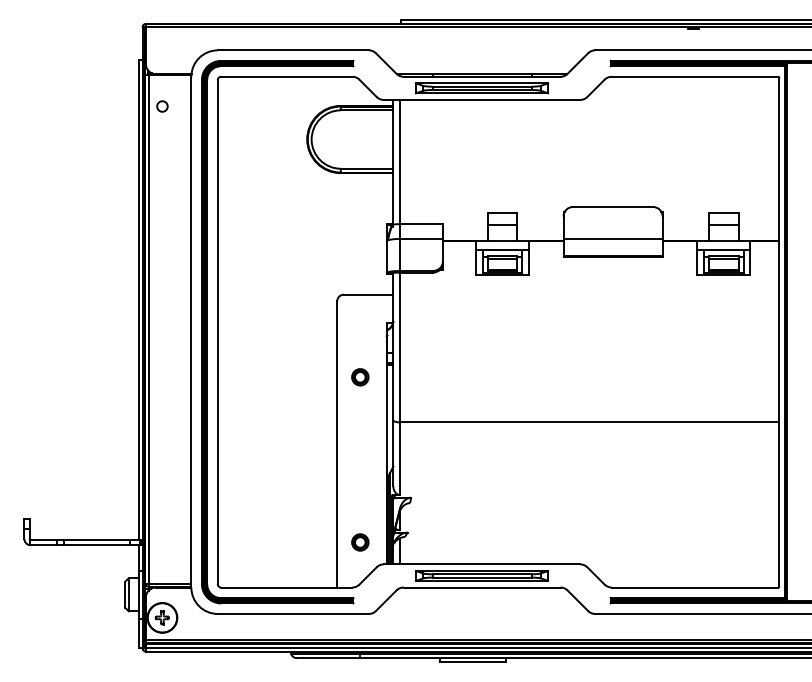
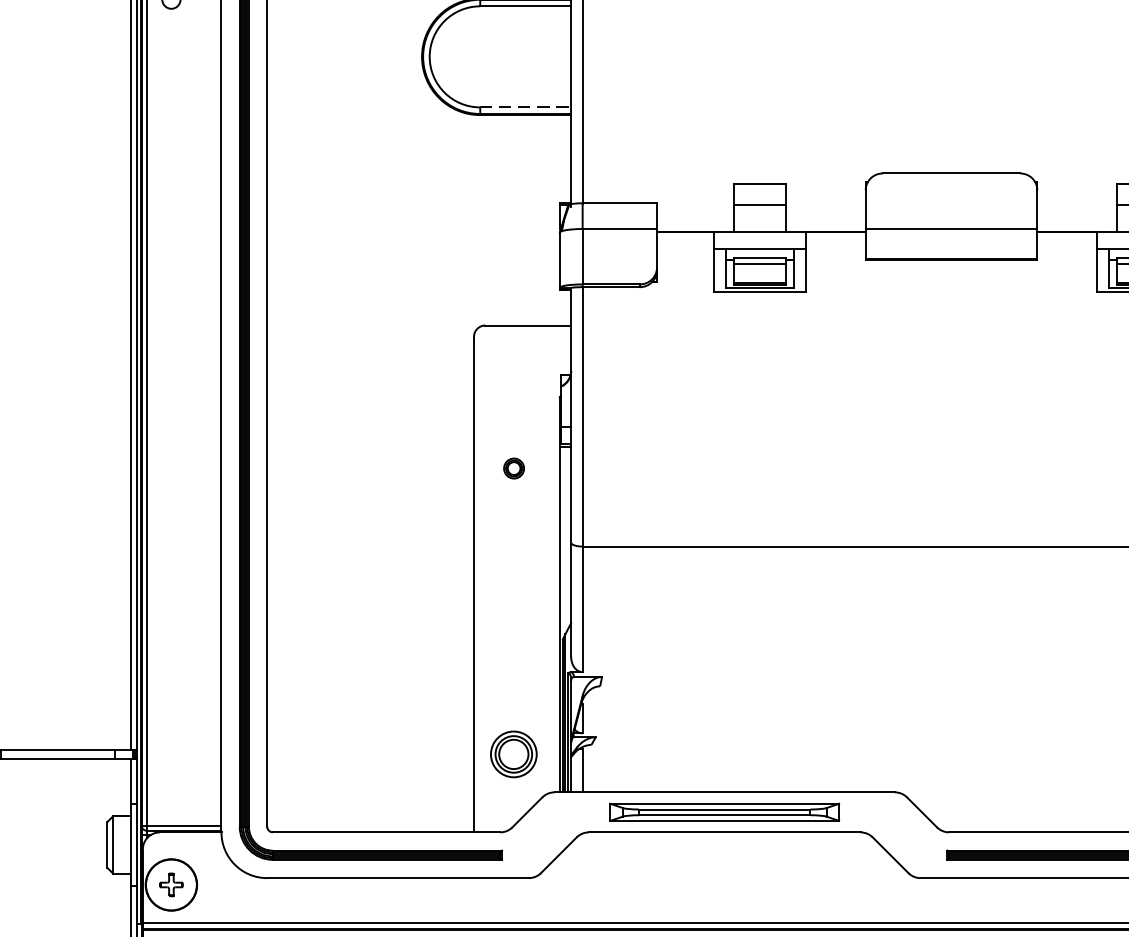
line: (367, 168) -> (526, 106), solid -> dashed
part: (360, 377) -> (514, 468), size x0.7
part: (360, 542) -> (514, 754), size x1.6

